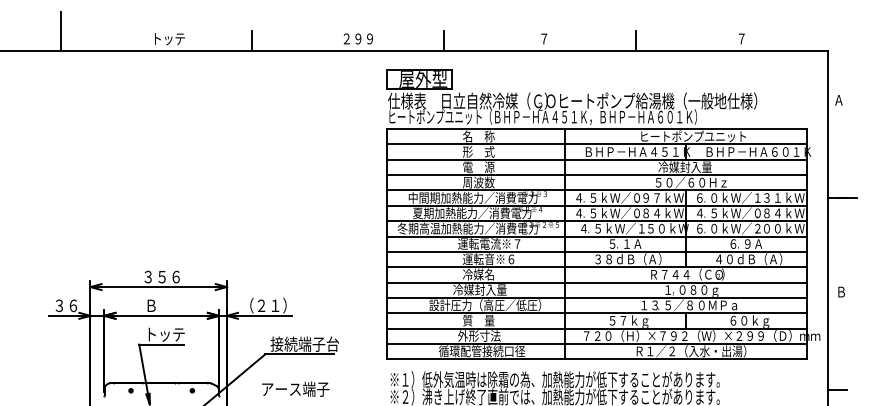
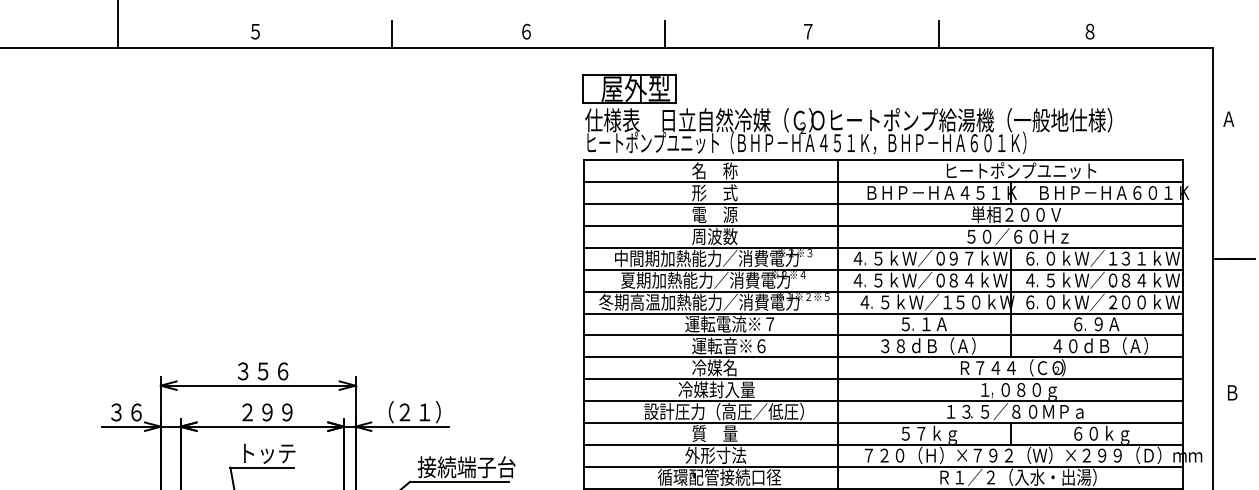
text: (357, 38) -> (541, 30), ２９９ -> ６
text: (741, 38) -> (1089, 30), ７ -> ８
text: (169, 39) -> (273, 32), トッテ -> ５
text: (689, 167) -> (1015, 215), 冷媒封入量 -> 単相２００Ｖ
text: (164, 305) -> (266, 411), Ｂ -> ２９９

